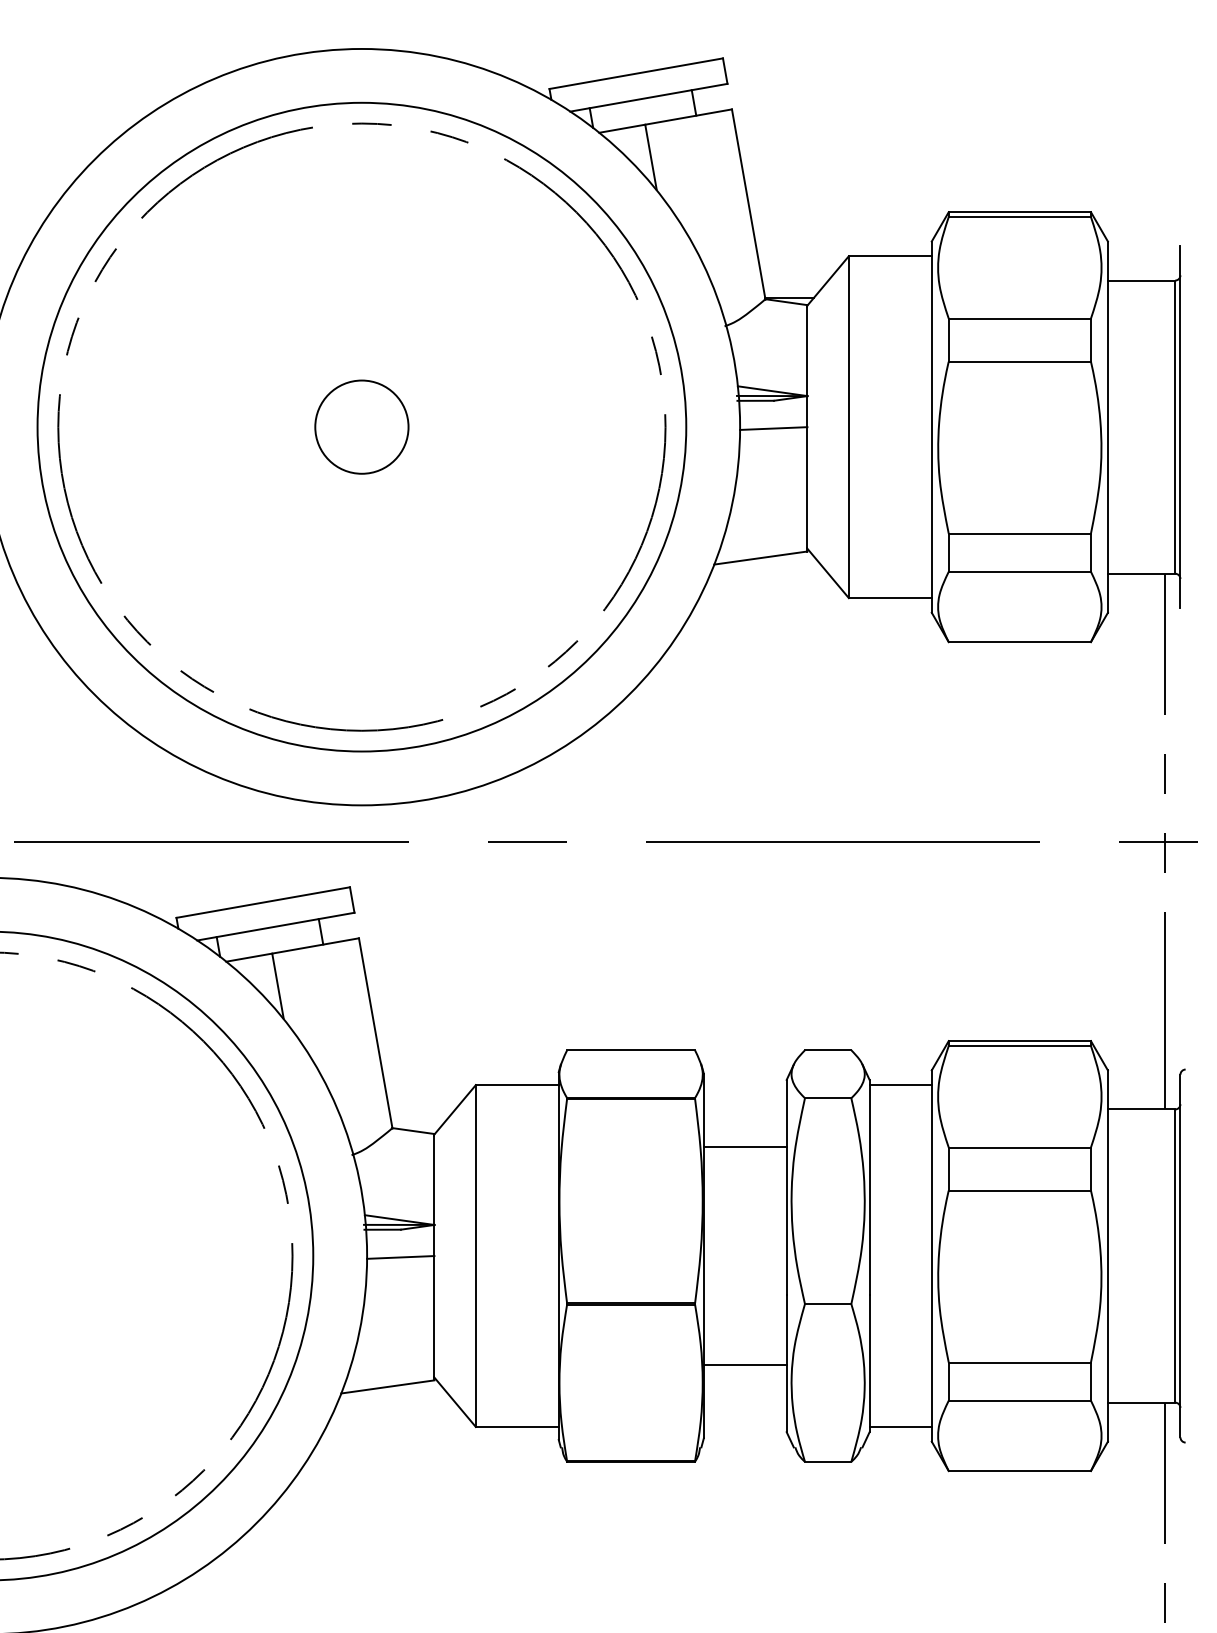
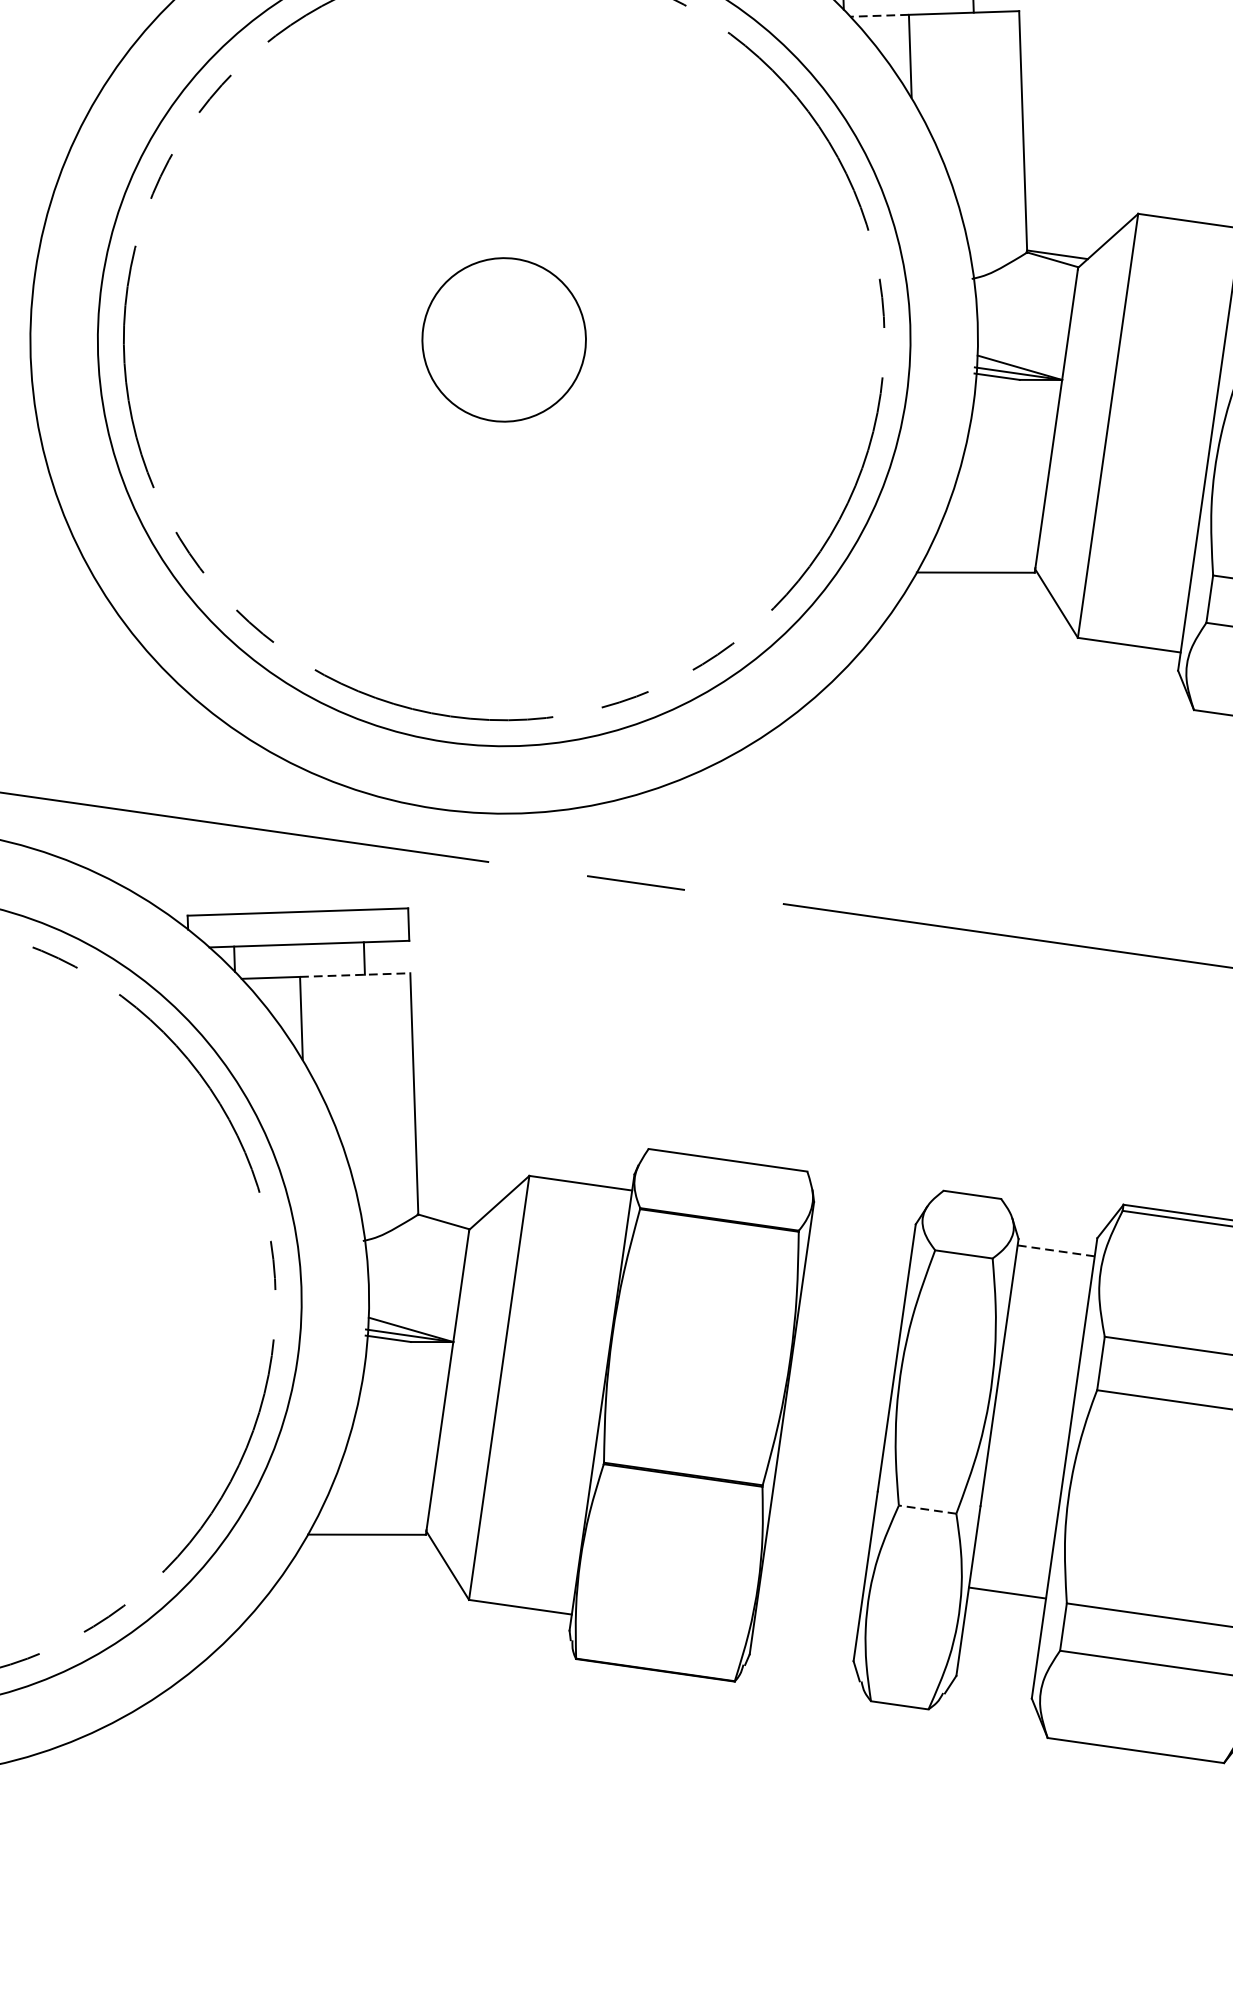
line: (621, 128) -> (878, 15), solid -> dashed
circle: (361, 426) -> (503, 339), size x1.4
line: (773, 428) -> (1014, 414), removed
line: (316, 945) -> (356, 974), solid -> dashed
line: (900, 1085) -> (1055, 1251), solid -> dashed
line: (744, 1147) -> (851, 1300), removed
line: (400, 1257) -> (405, 1376), removed
line: (827, 1304) -> (926, 1510), solid -> dashed
line: (744, 1364) -> (813, 1569), removed
line: (900, 1427) -> (1007, 1593), moved

